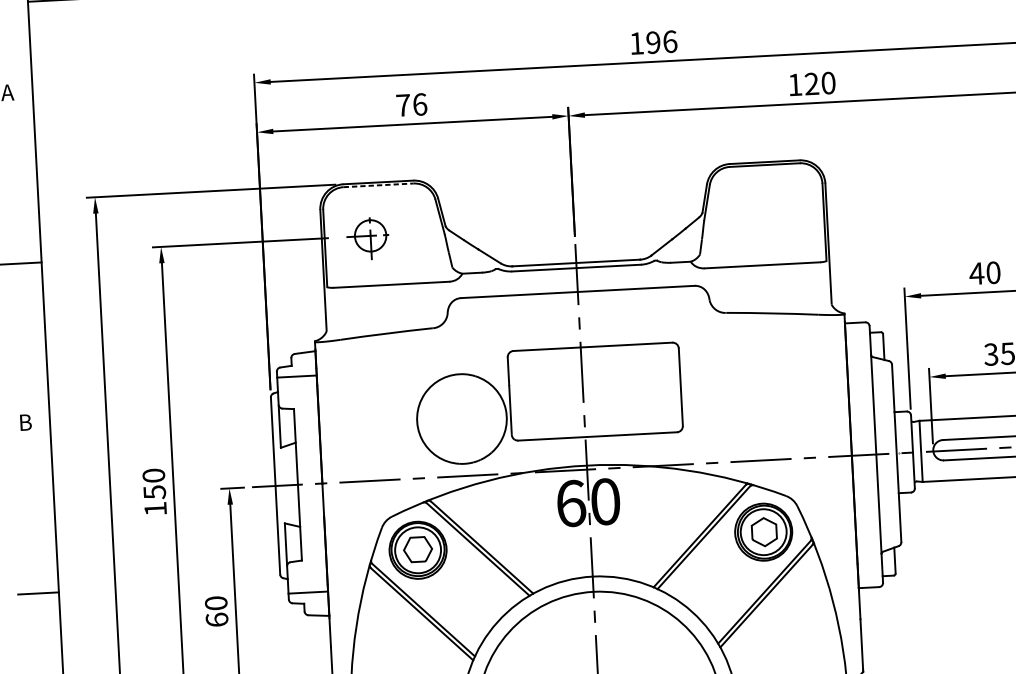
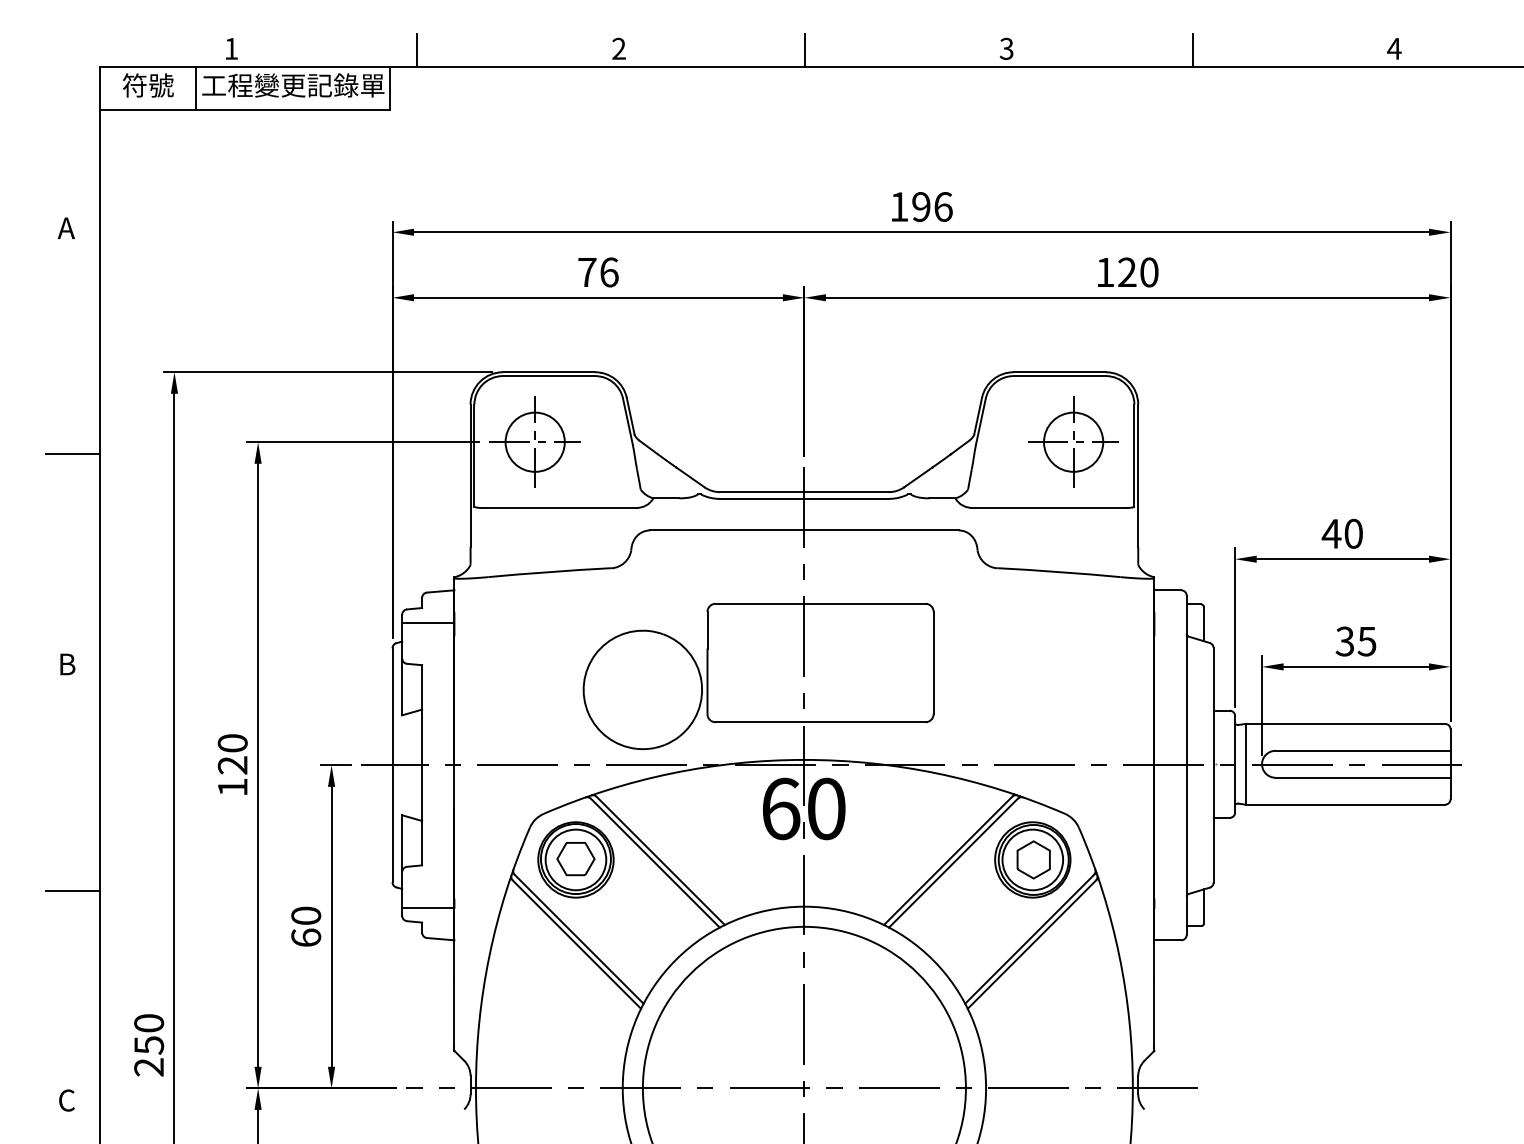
line: (378, 185) -> (549, 376), dashed -> solid
part: (777, 214) -> (1073, 441), added
part: (370, 235) -> (534, 441), size x1.43
text: (154, 492) -> (232, 765), 150 -> 120

